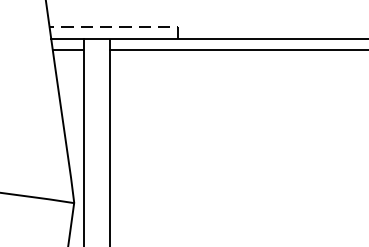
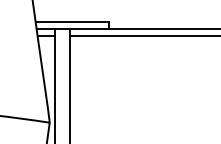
line: (121, 26) -> (76, 22), dashed -> solid

